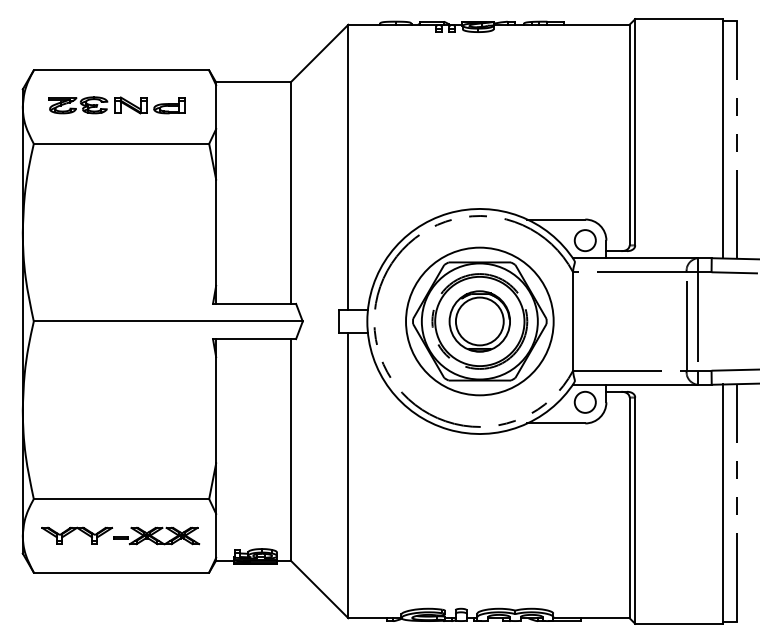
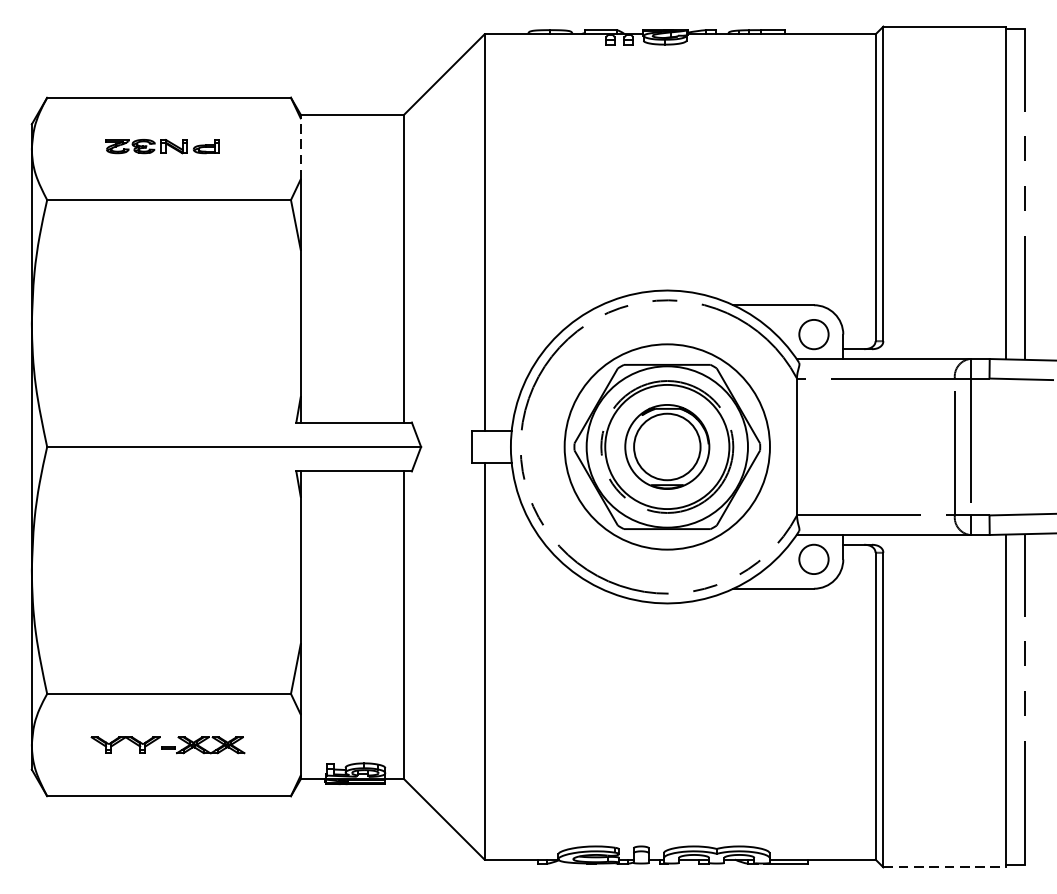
part: (116, 105) -> (162, 146), size x0.6
line: (216, 106) -> (301, 148), solid -> dashed
part: (120, 535) -> (167, 744), size x0.7
line: (679, 623) -> (944, 866), solid -> dashed

